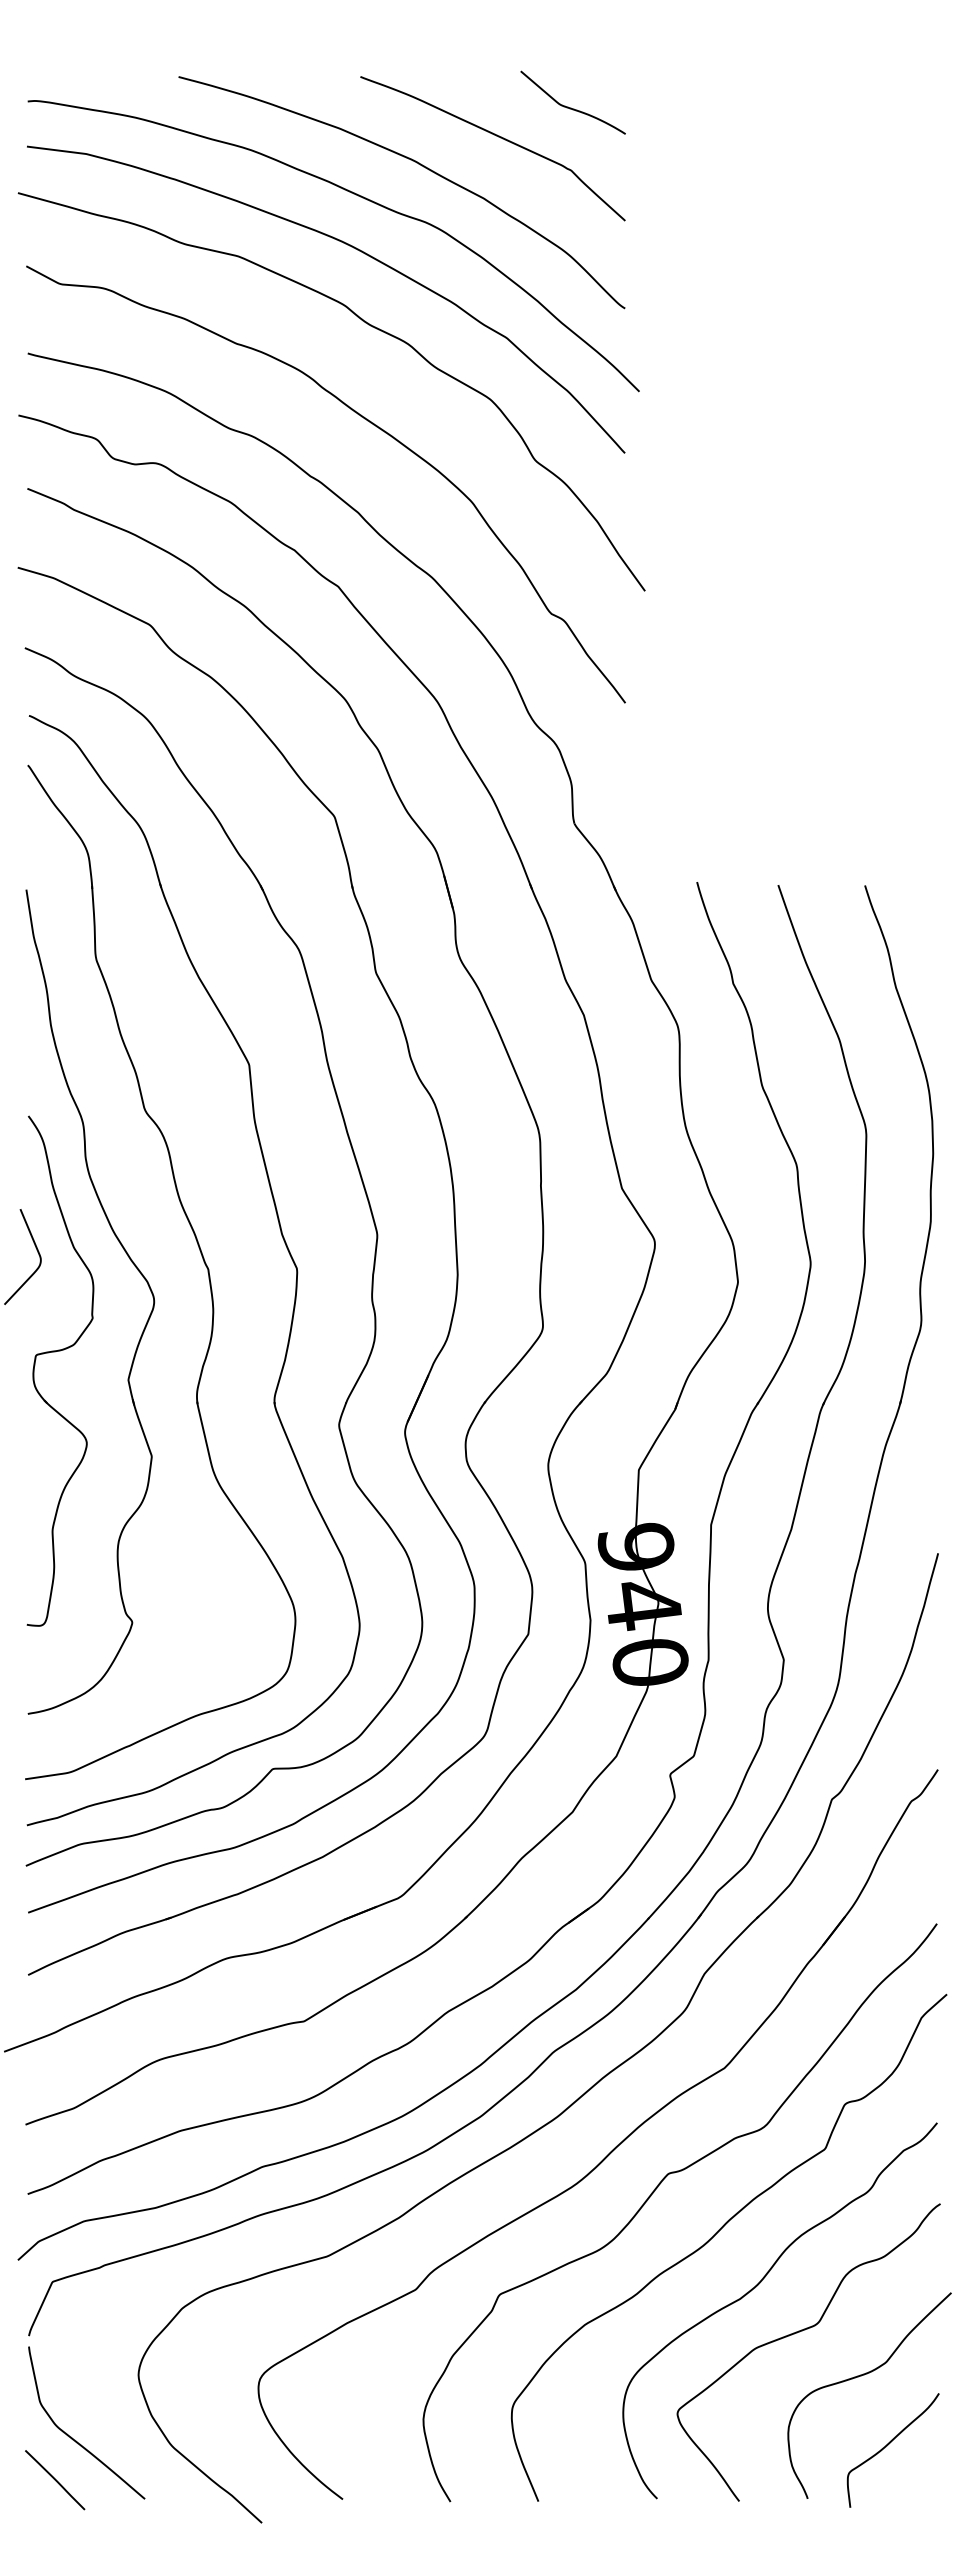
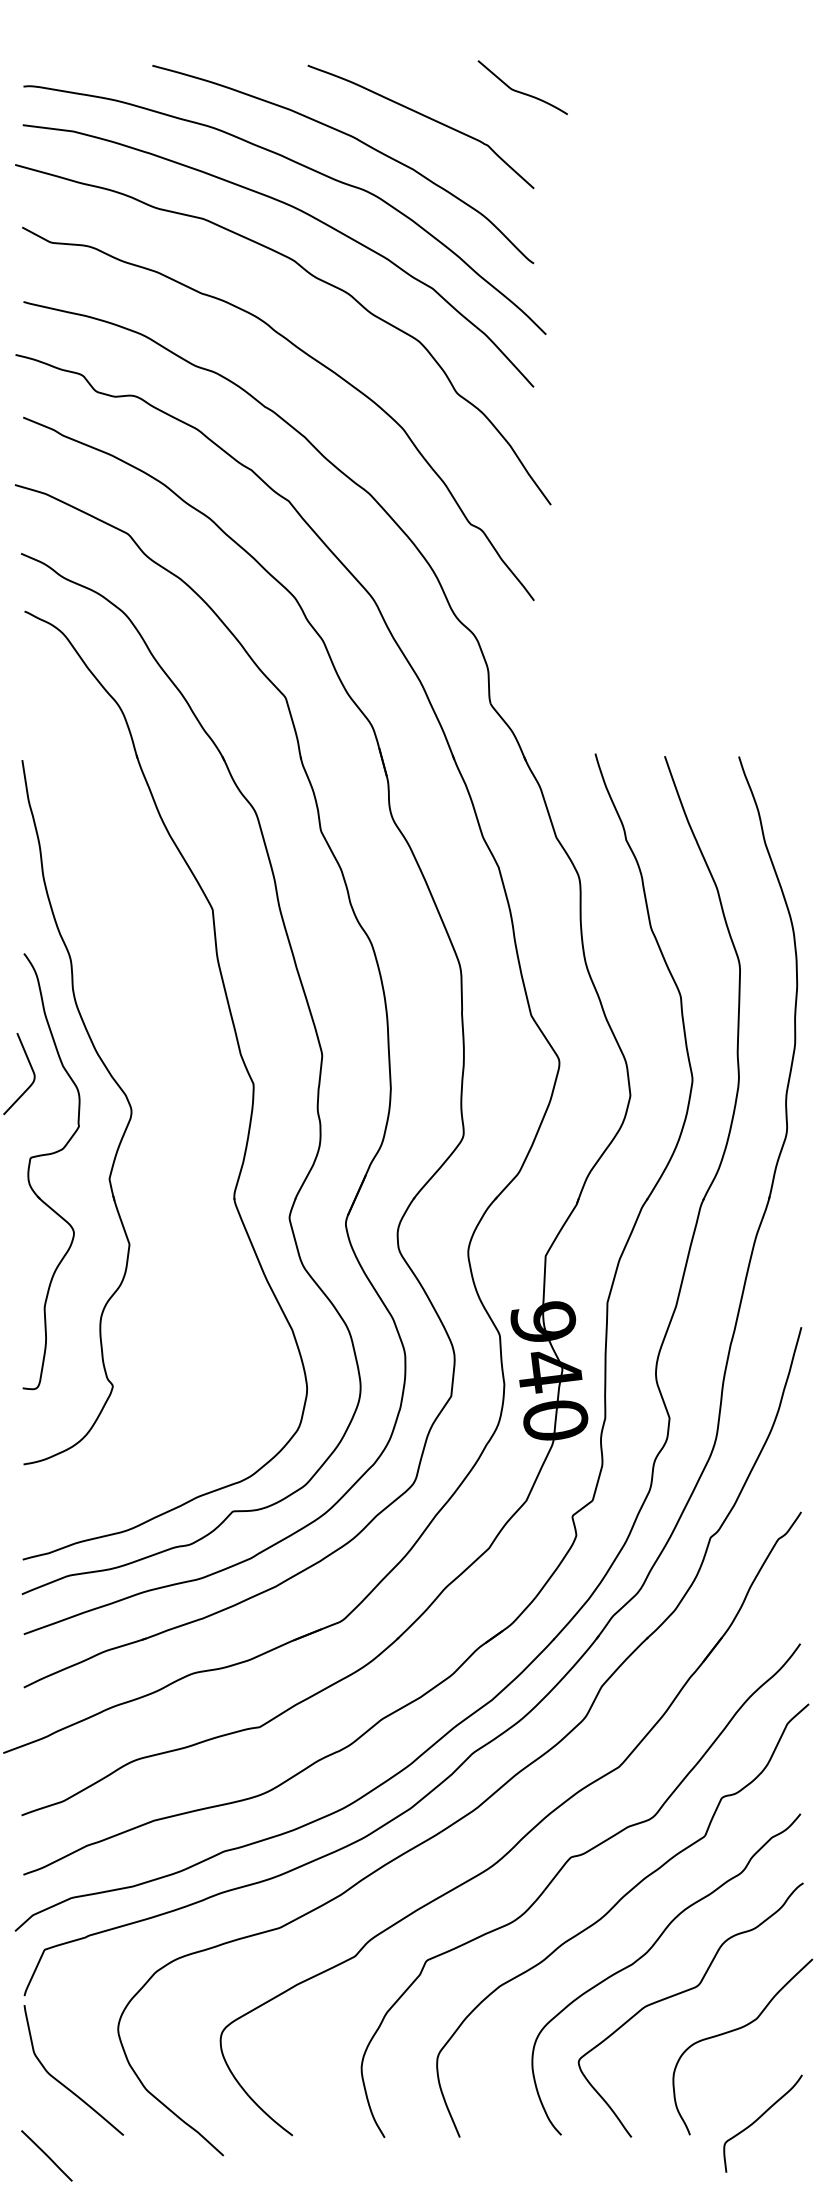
curve: (571, 107) -> (521, 91), moved
part: (202, 1259) -> (172, 1076), removed
curve: (888, 2445) -> (758, 2119), moved
line: (55, 2480) -> (47, 2156), moved

